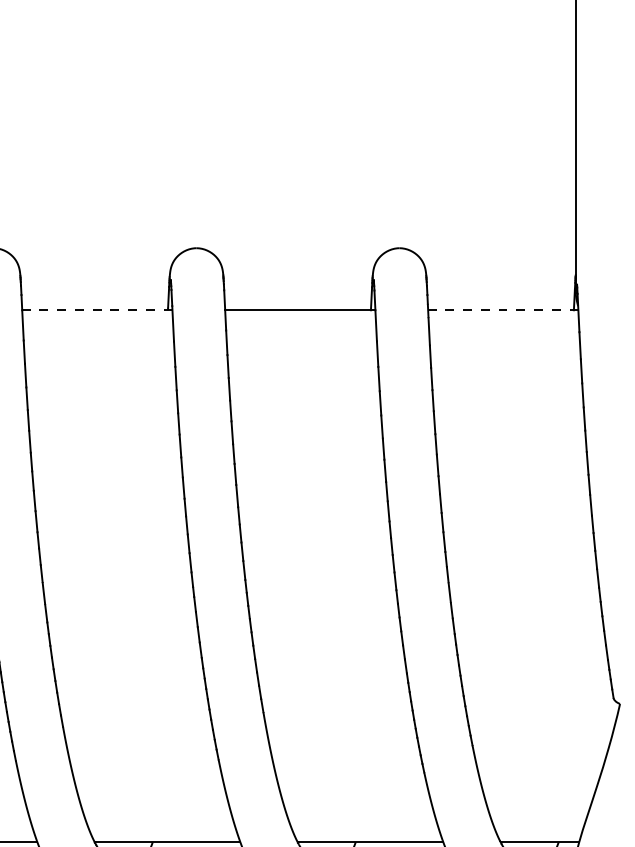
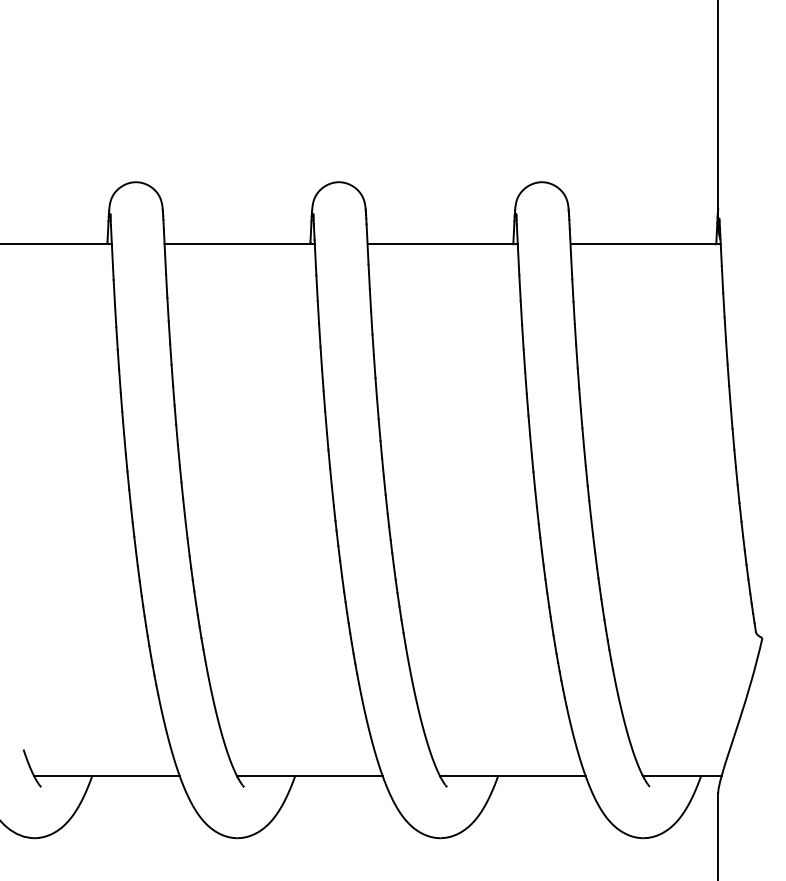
line: (97, 310) -> (239, 244), dashed -> solid
line: (503, 310) -> (645, 244), dashed -> solid

